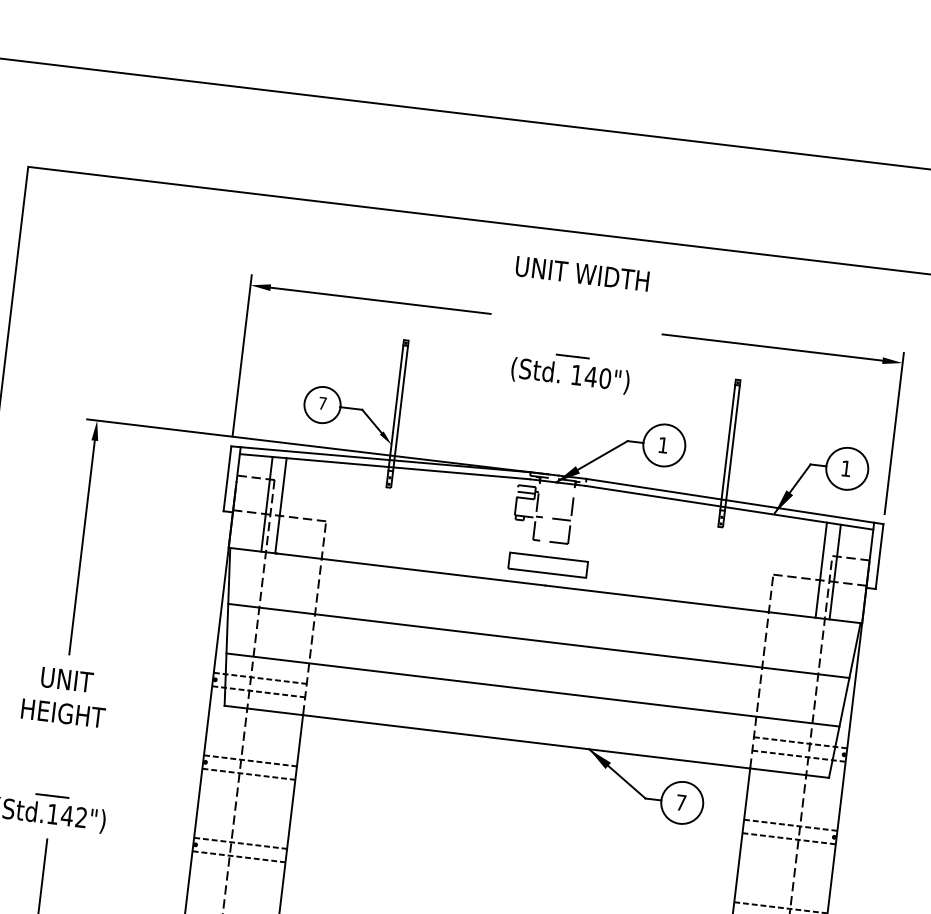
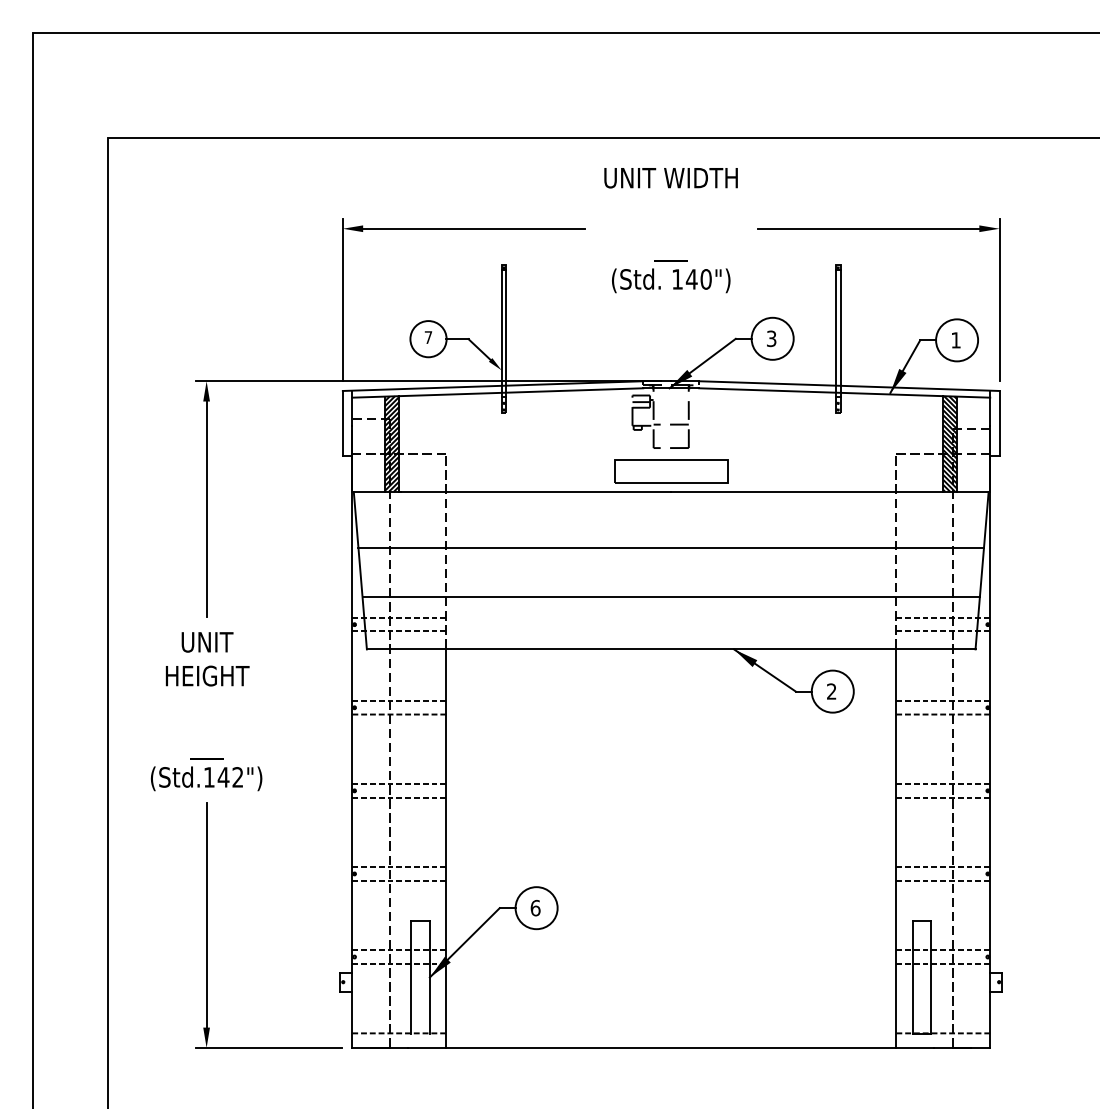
text: (663, 445) -> (771, 338), 1 -> 3
hatch: (274, 505) -> (392, 444), added
part: (548, 565) -> (671, 471), size x1.43
hatch: (828, 571) -> (950, 444), added
text: (680, 802) -> (831, 691), 7 -> 2

